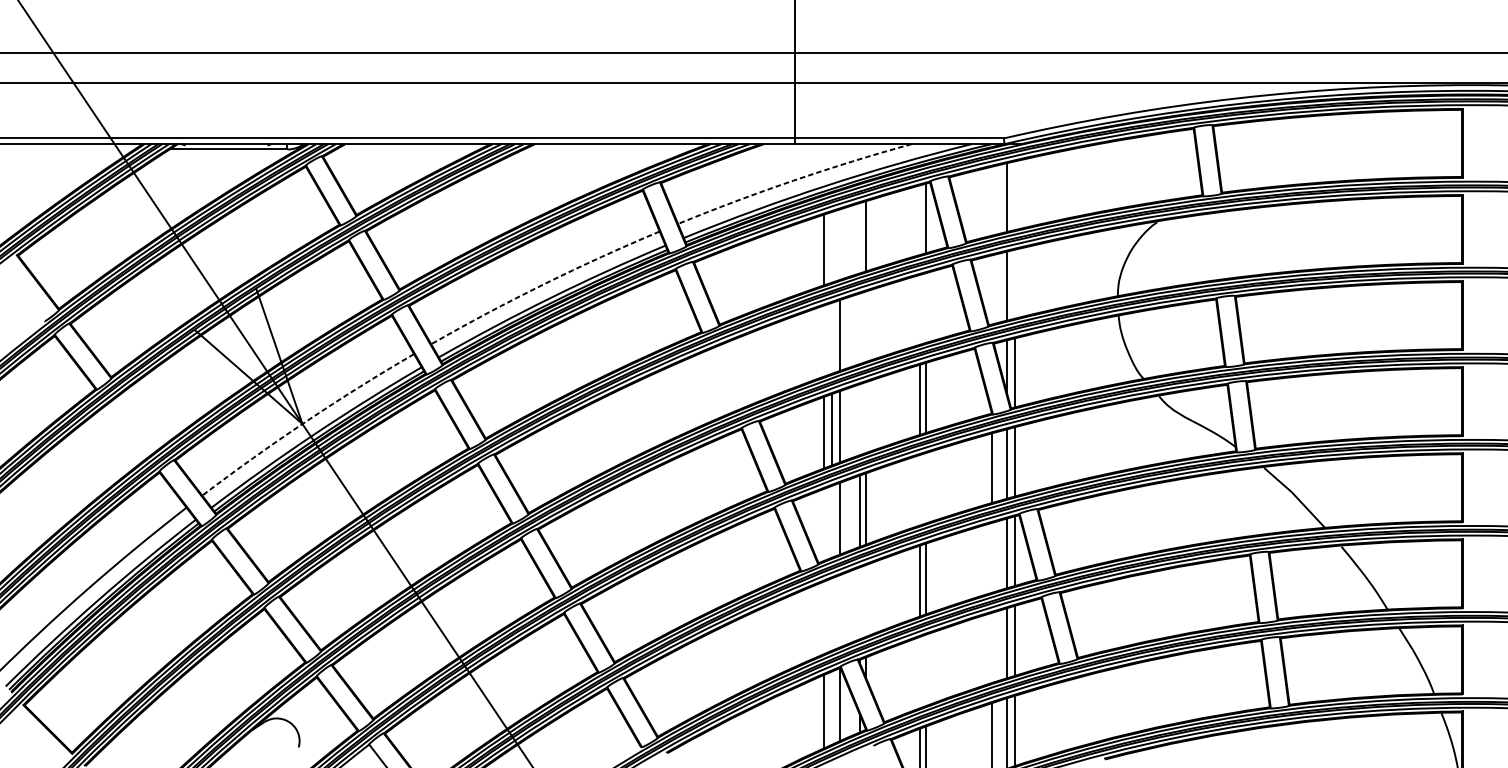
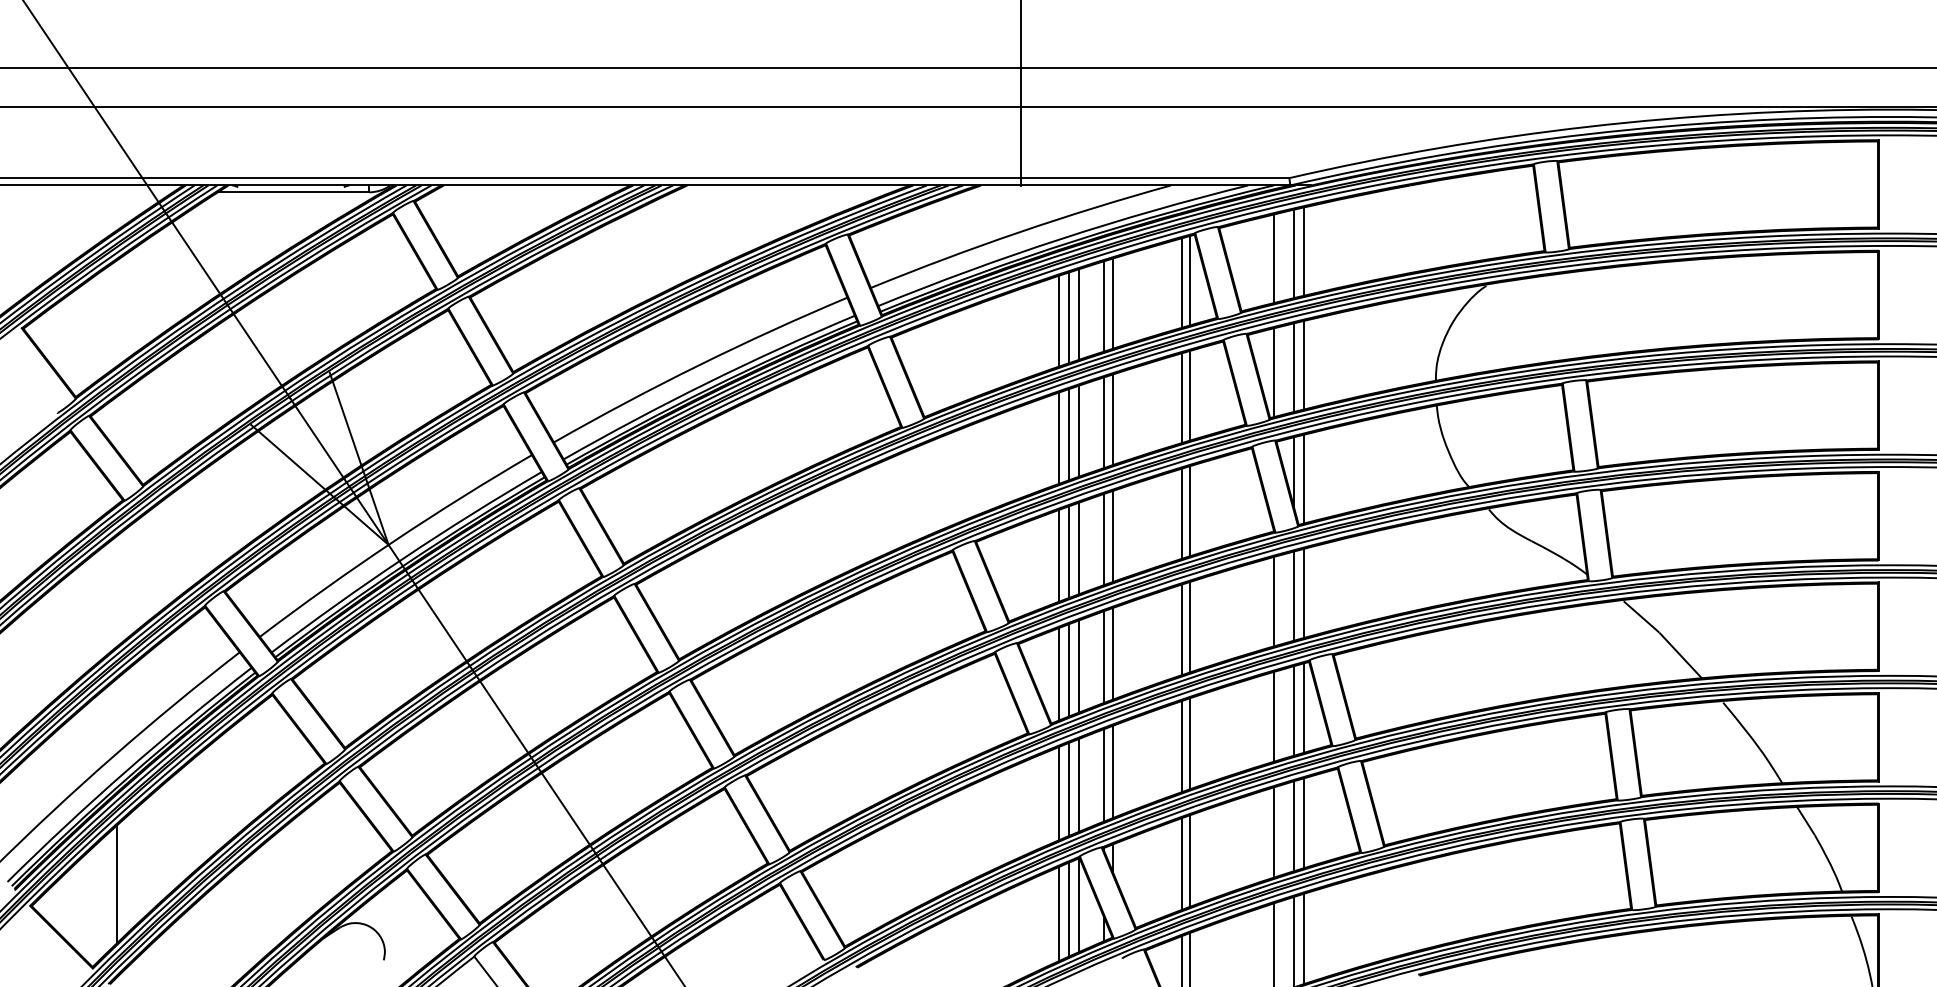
arc: (793, 180) -> (1019, 232), dashed -> solid
line: (1014, 195) -> (1303, 251), added
line: (992, 201) -> (1274, 258), added
line: (919, 219) -> (1181, 282), added
line: (859, 238) -> (1104, 306), added
line: (839, 244) -> (1078, 314), added
line: (831, 246) -> (1068, 317), added
line: (1014, 283) -> (1303, 364), added
arc: (543, 284) -> (698, 365), dashed -> solid
line: (992, 289) -> (1274, 372), added
line: (926, 307) -> (1189, 395), added
line: (919, 310) -> (1181, 398), added
line: (866, 326) -> (1112, 419), added
line: (859, 328) -> (1104, 422), added
line: (831, 338) -> (1068, 434), added
line: (824, 340) -> (1058, 437), added
line: (866, 417) -> (1112, 536), added
line: (859, 419) -> (1104, 538), added
arc: (306, 421) -> (393, 541), dashed -> solid
line: (926, 488) -> (1189, 627), added
line: (919, 489) -> (1181, 629), added
line: (831, 521) -> (1068, 670), added
line: (824, 524) -> (1058, 673), added
line: (992, 557) -> (1274, 716), added
line: (866, 600) -> (1112, 771), added
line: (859, 602) -> (1104, 774), added
line: (839, 611) -> (1078, 785), added
line: (831, 614) -> (1068, 789), added
line: (824, 617) -> (1058, 793), added
line: (992, 647) -> (1274, 832), added
line: (926, 669) -> (1189, 860), added
line: (919, 672) -> (1181, 863), added
line: (90, 688) -> (116, 884), added
line: (831, 707) -> (1068, 909), added

